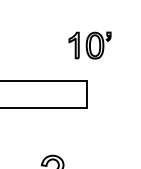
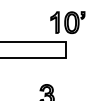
part: (89, 45) -> (67, 22), size x1.43

